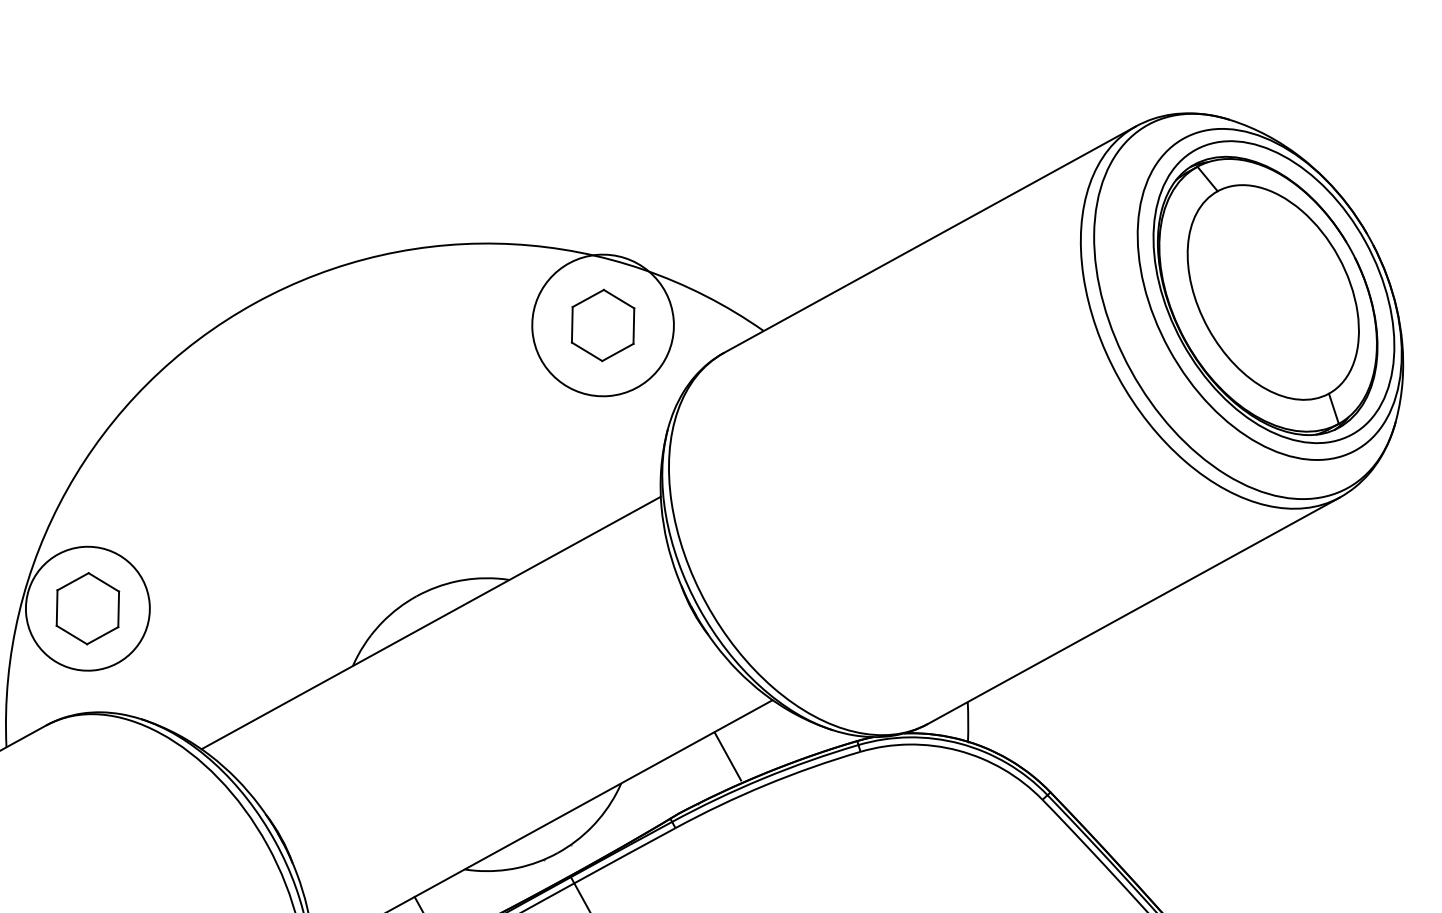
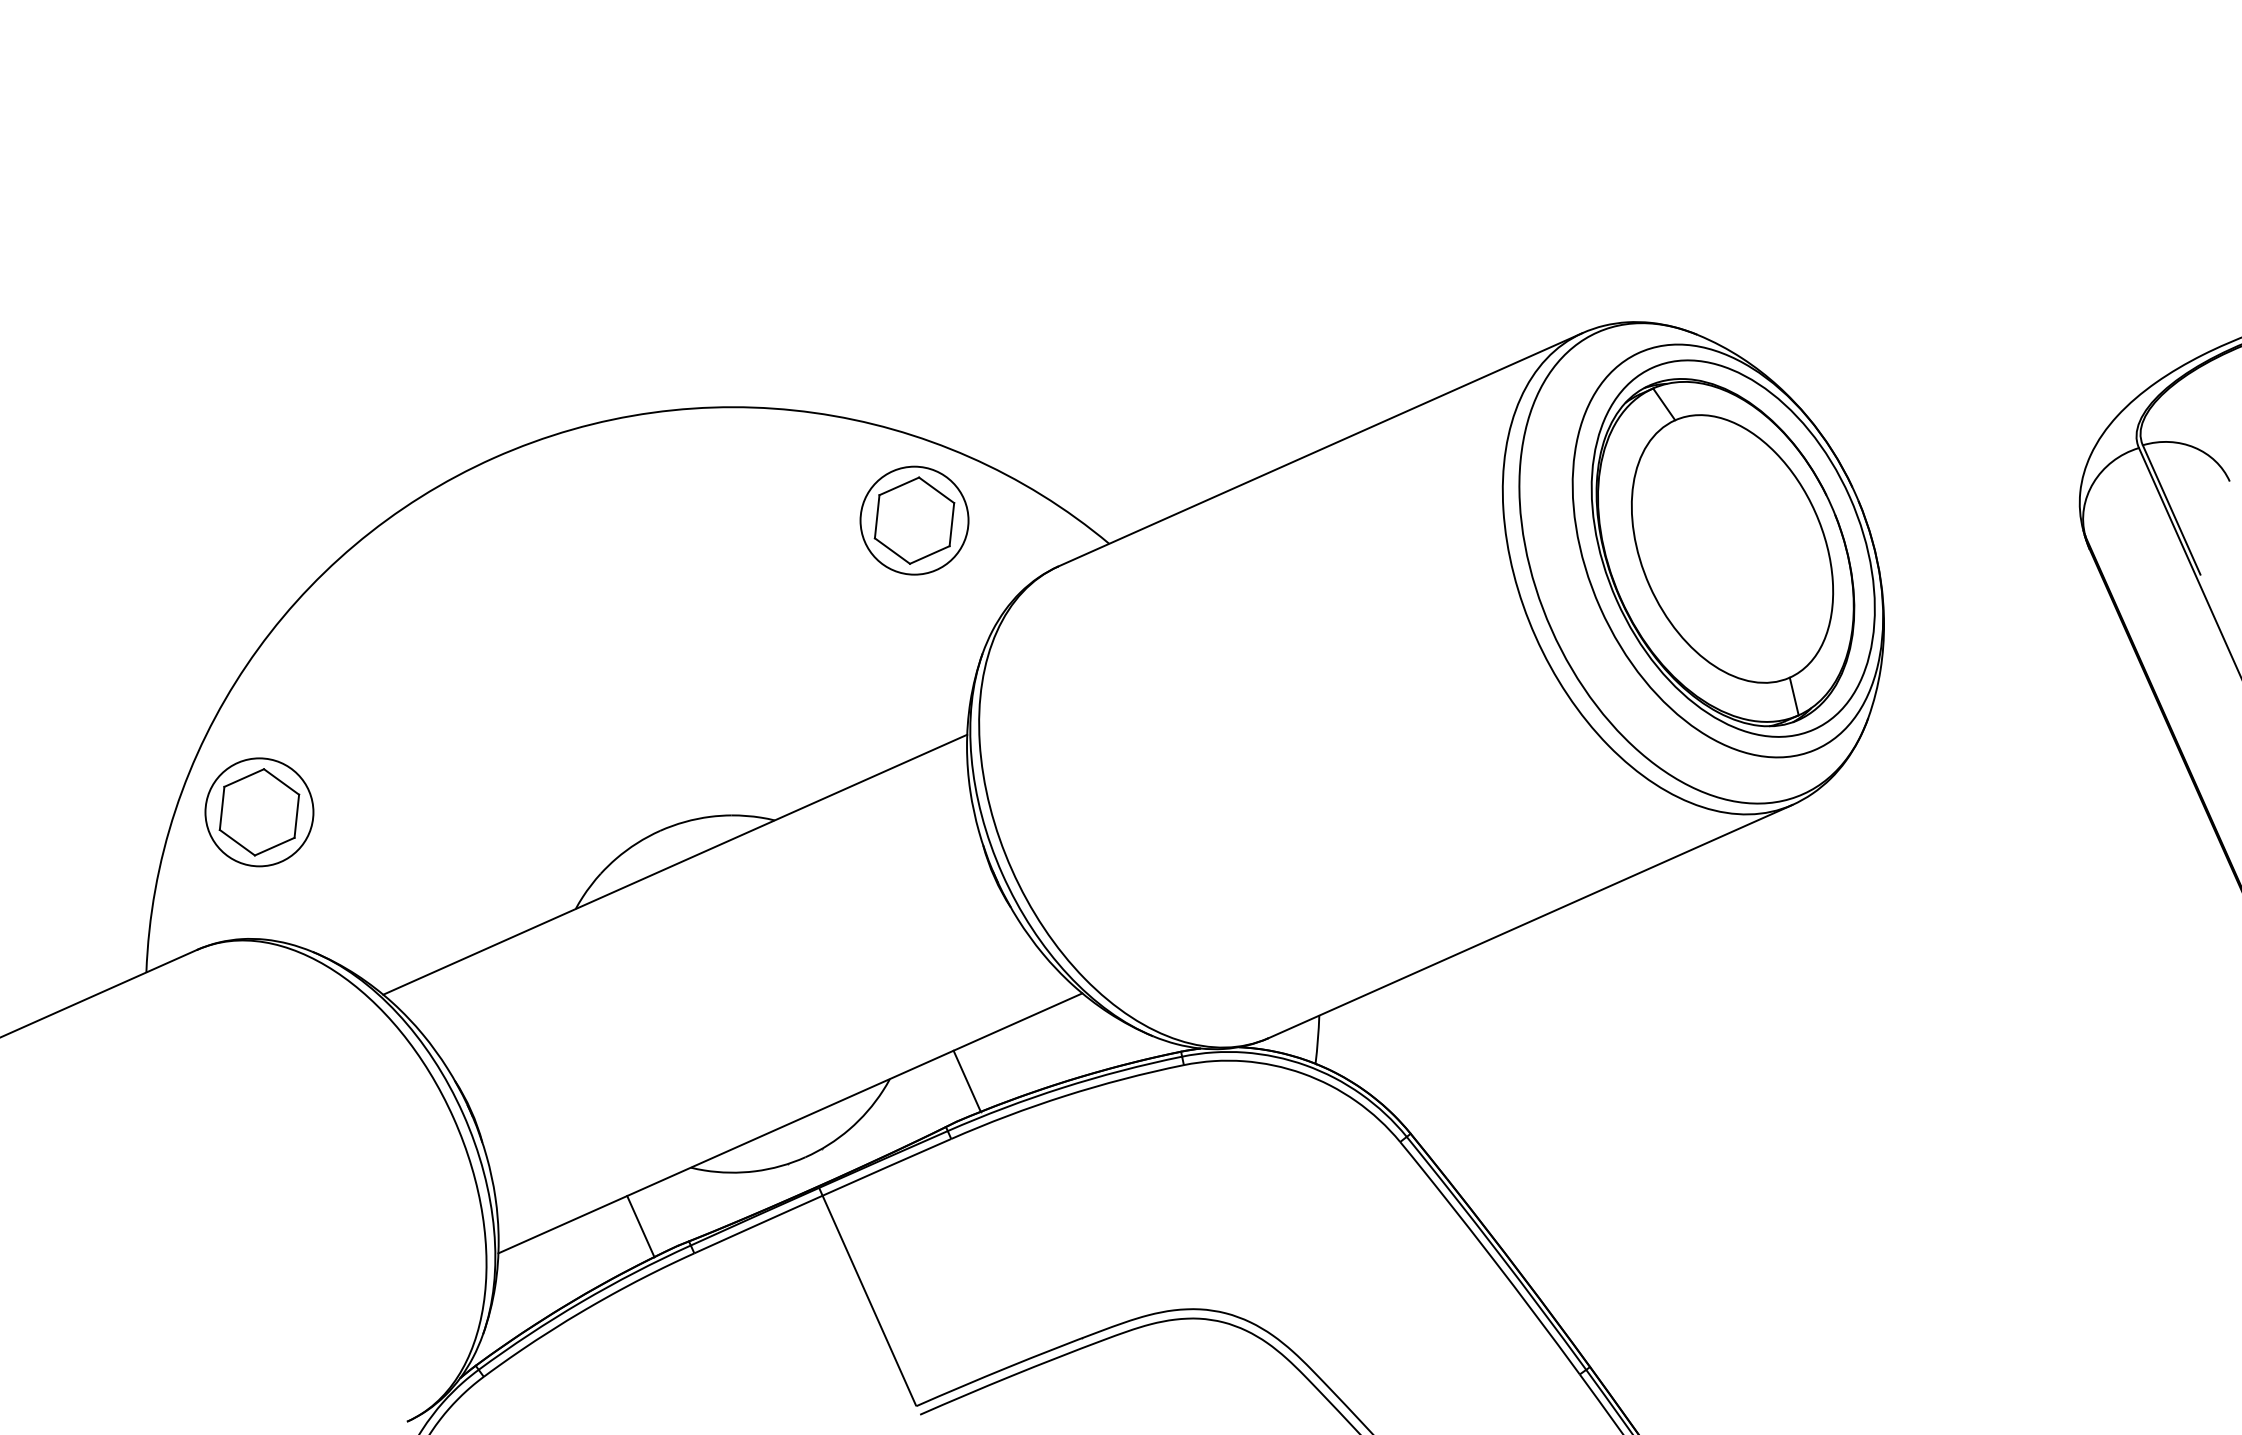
circle: (603, 325) -> (914, 520), size x0.62
circle: (87, 608) -> (259, 812), size x0.71
line: (727, 755) -> (966, 1080), moved

